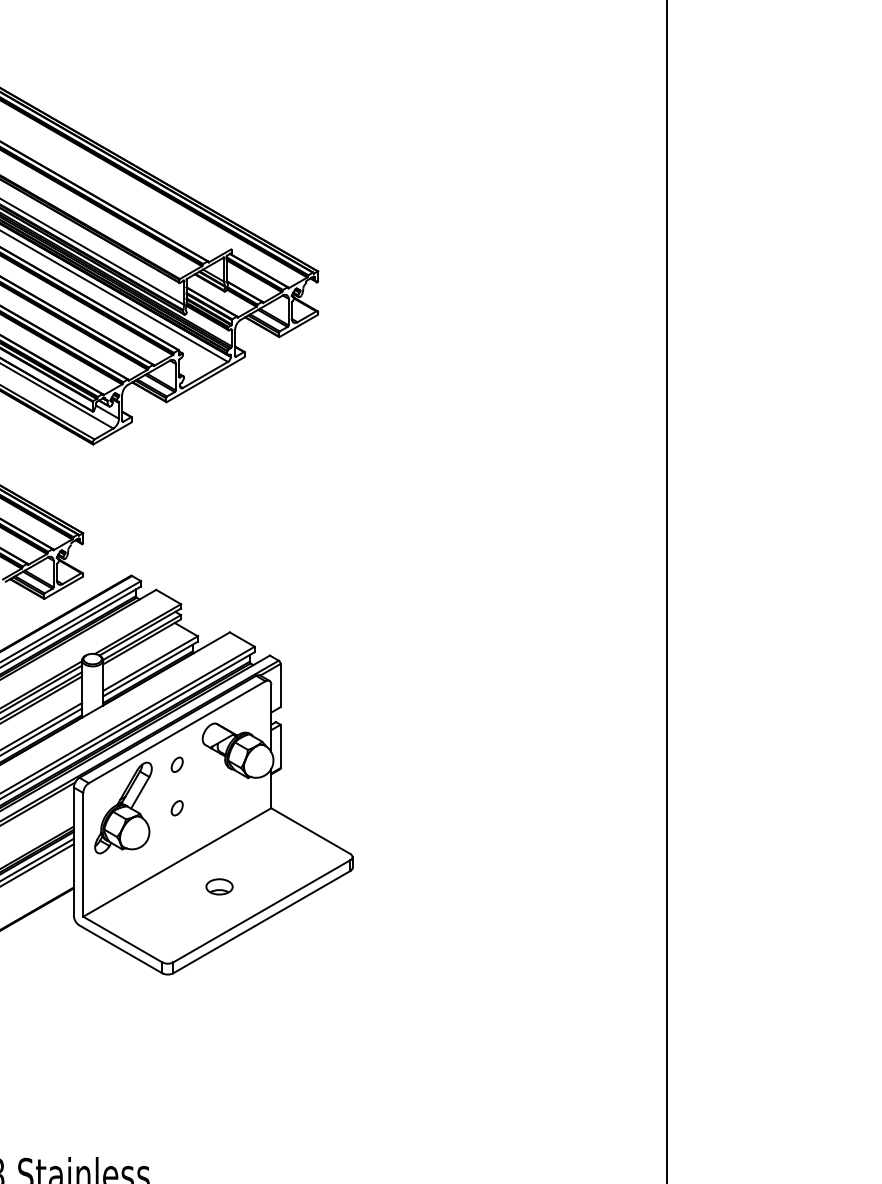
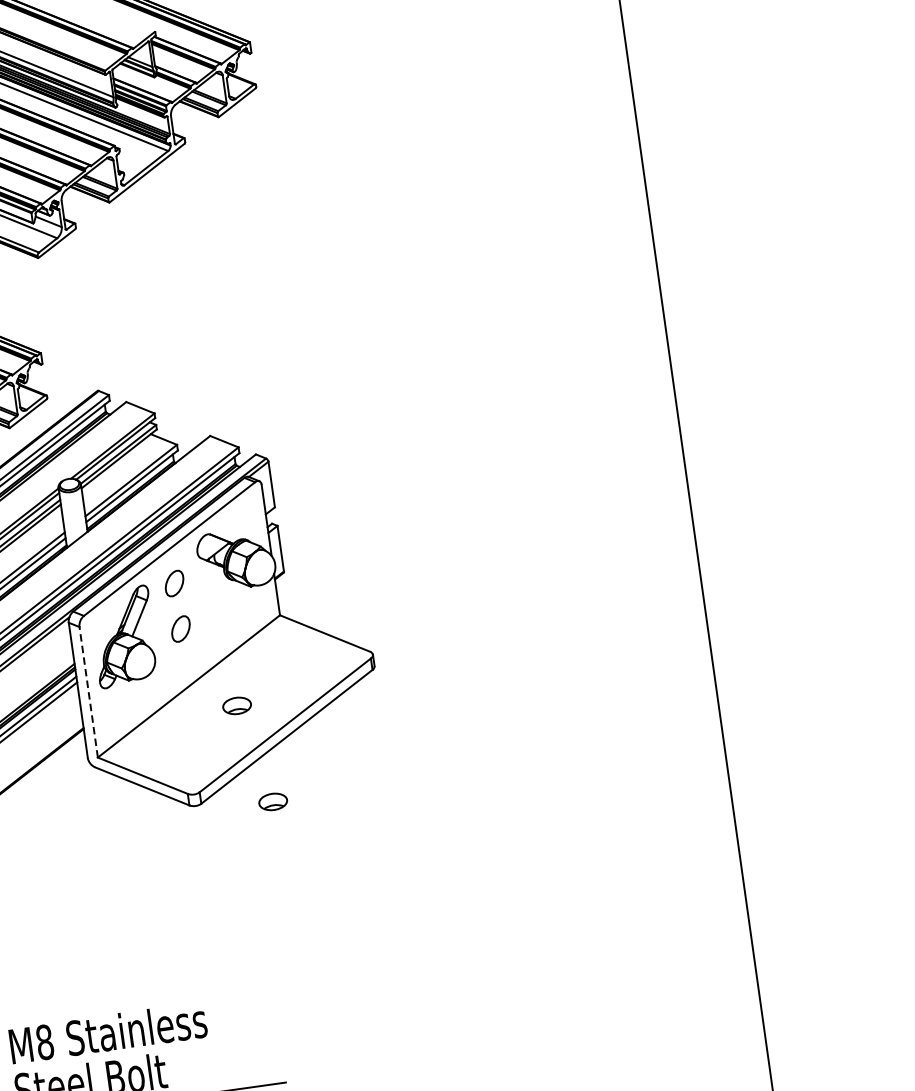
part: (176, 764) -> (173, 583), size x1.6
part: (176, 808) -> (180, 629), size x1.6
line: (83, 854) -> (88, 691), solid -> dashed
part: (240, 980) -> (273, 801), added

